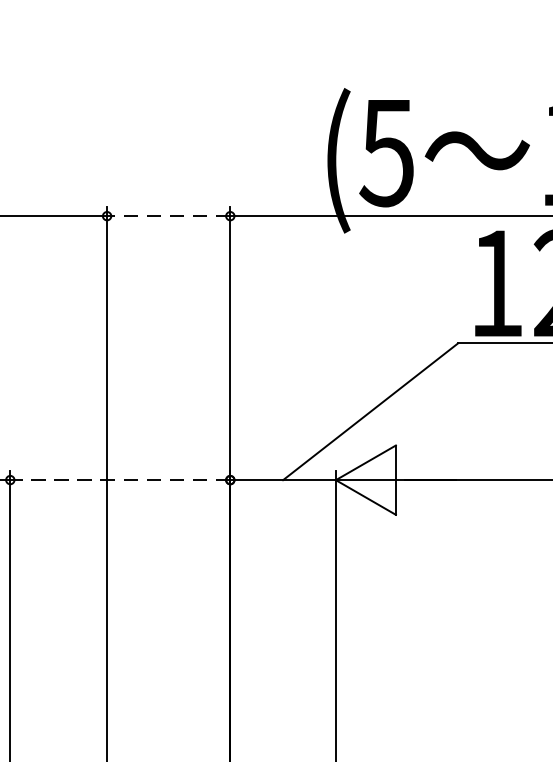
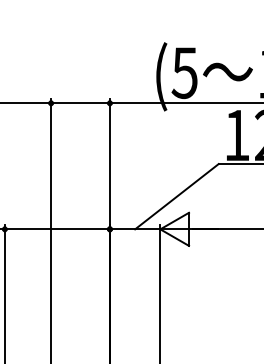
line: (168, 216) -> (80, 103), dashed -> solid
line: (120, 480) -> (57, 229), dashed -> solid

